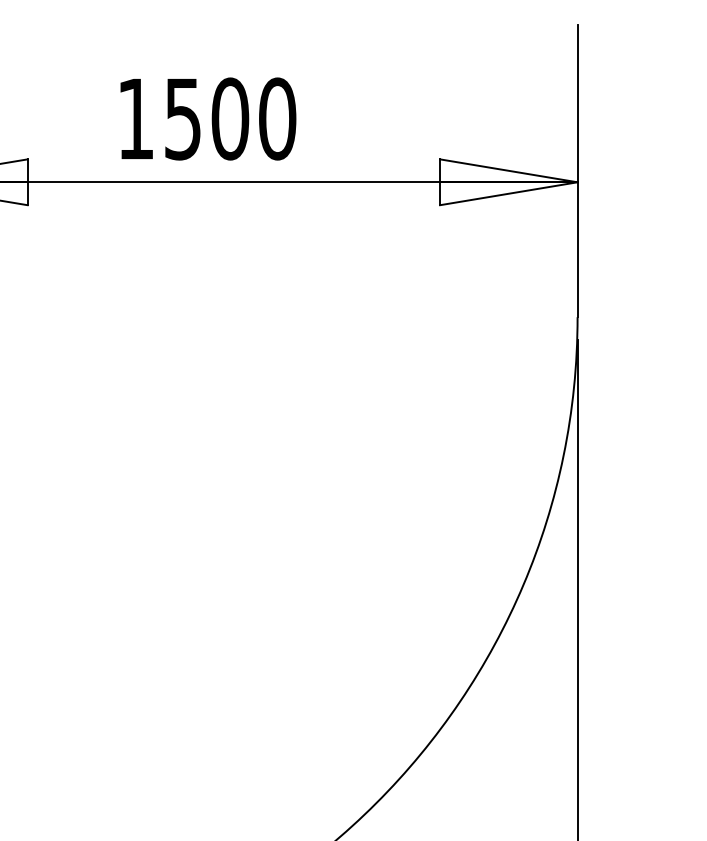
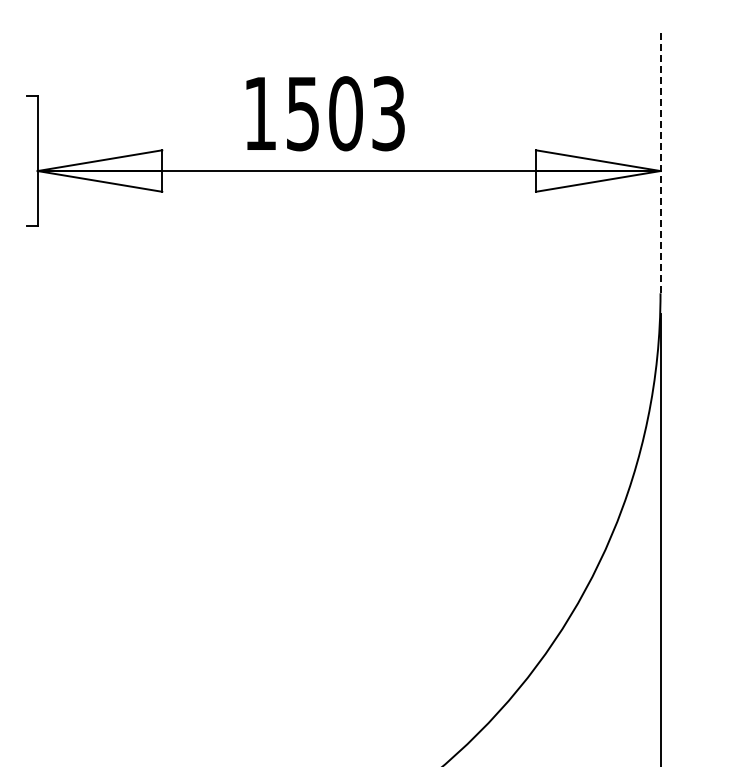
text: (277, 118) -> (388, 113), 1500 -> 1503
line: (577, 170) -> (660, 160), solid -> dashed

